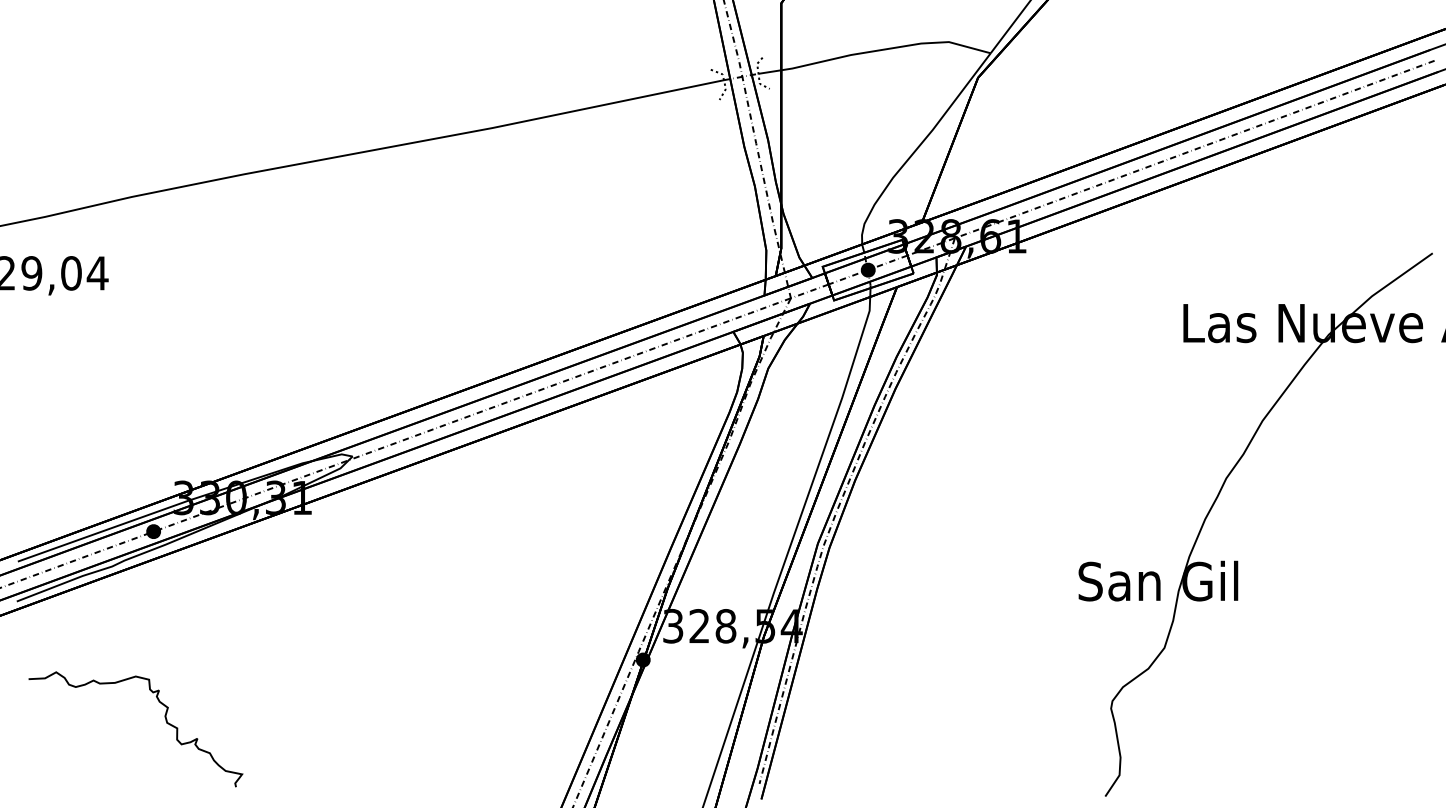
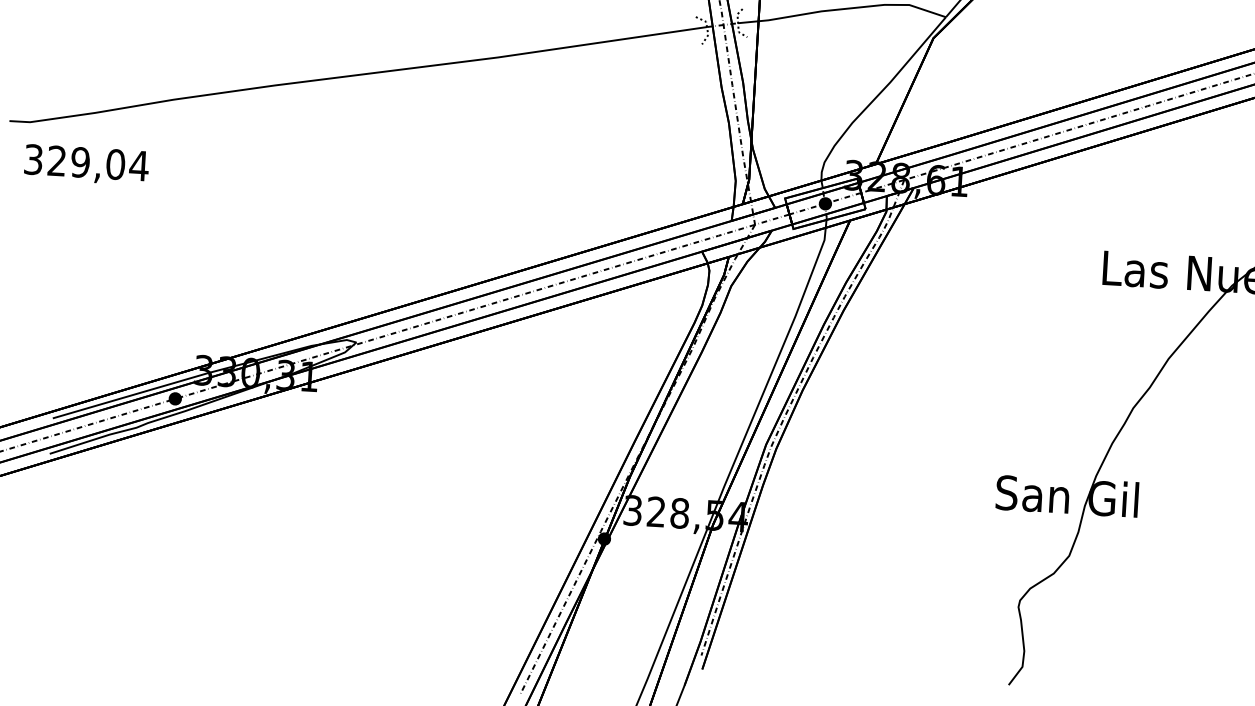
curve: (165, 721) -> (175, 568), removed

